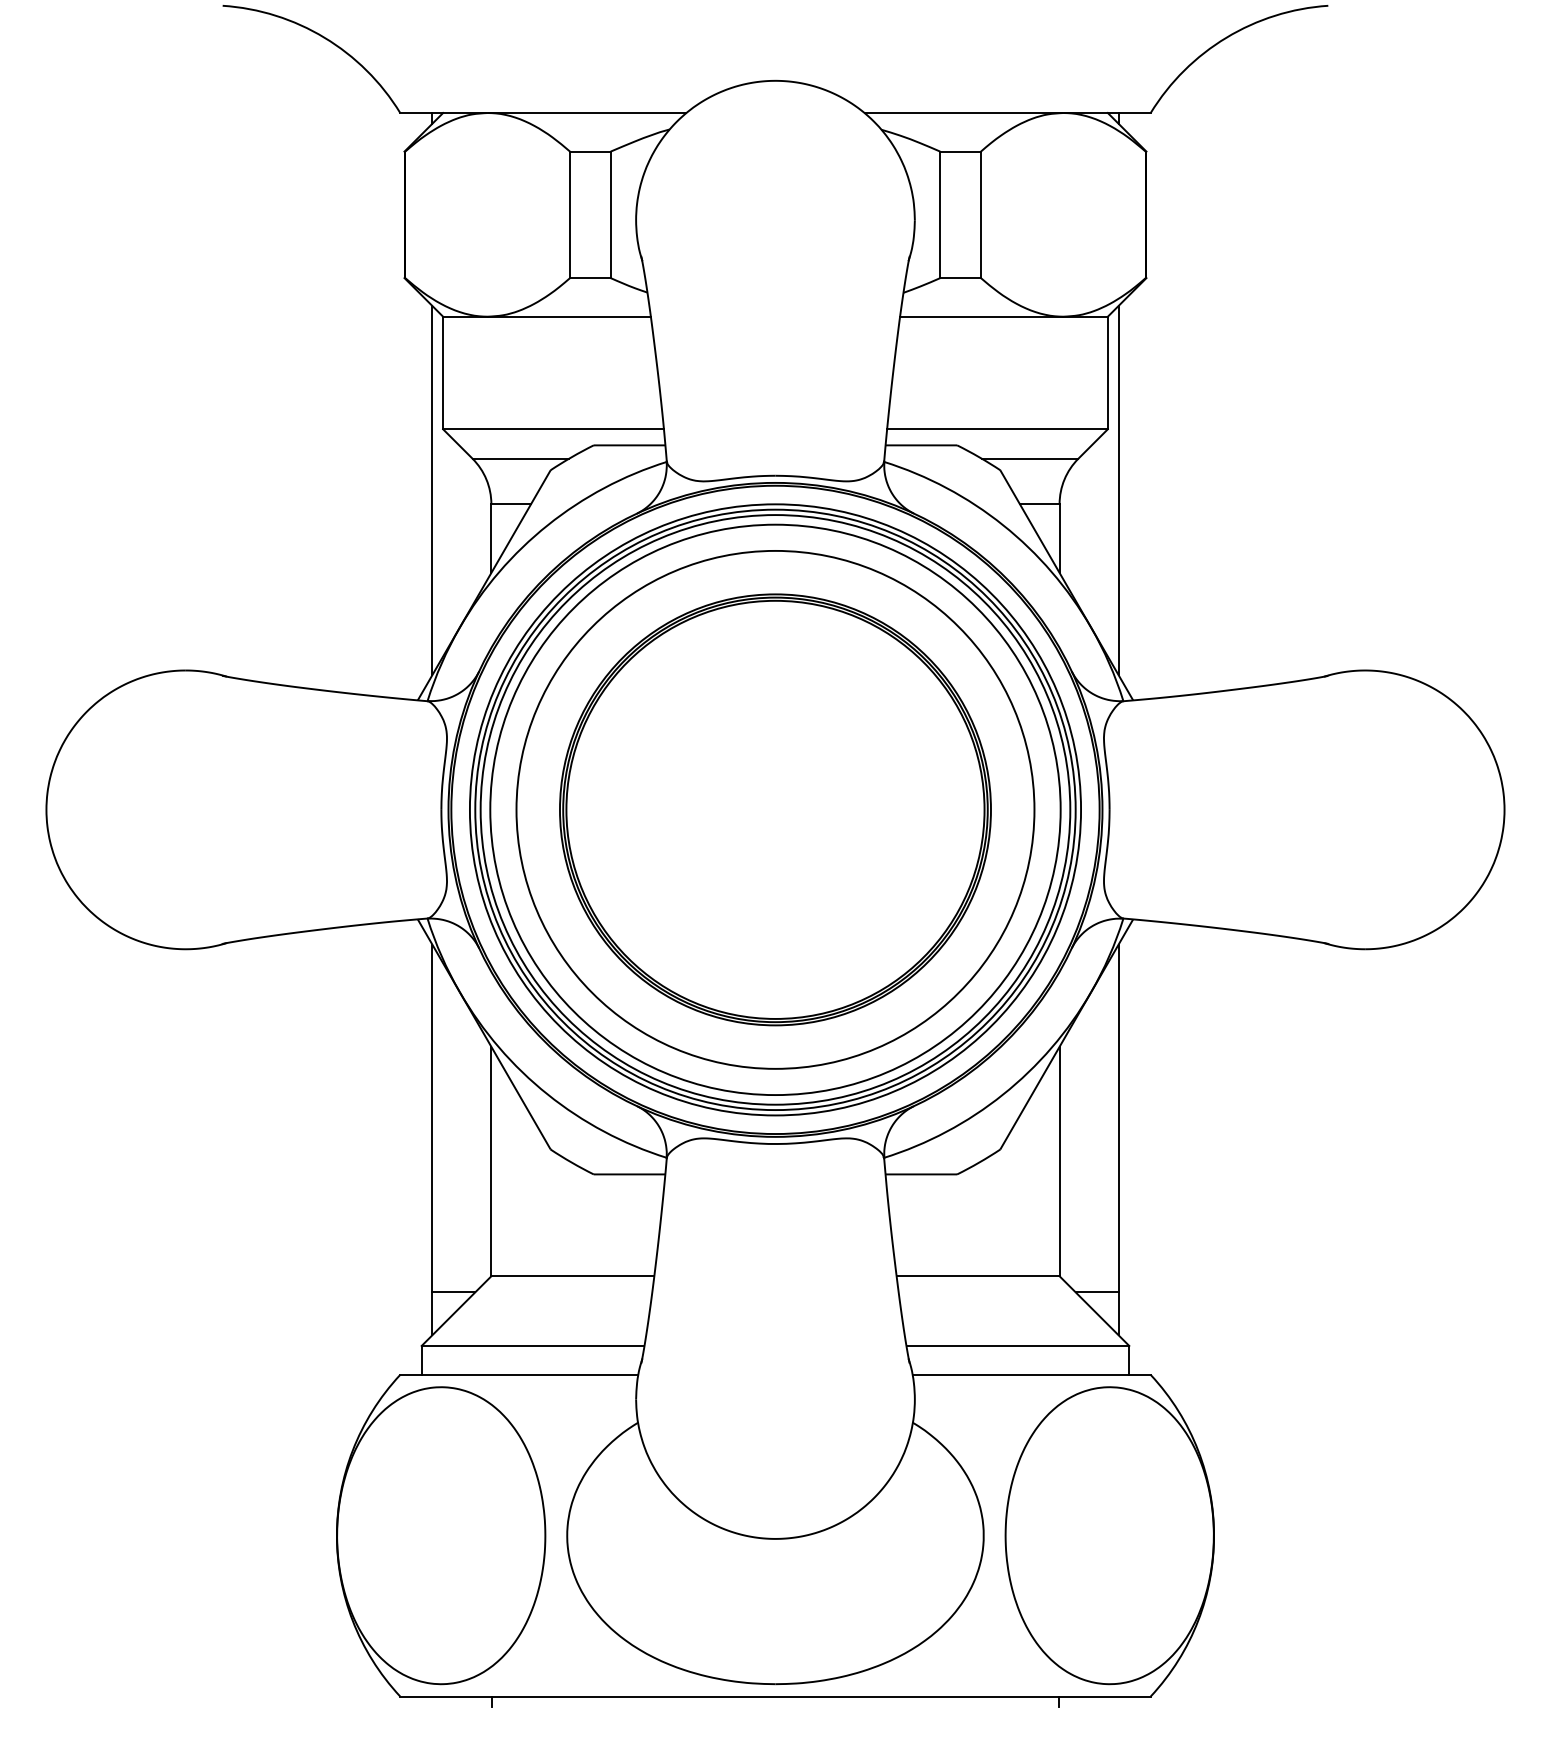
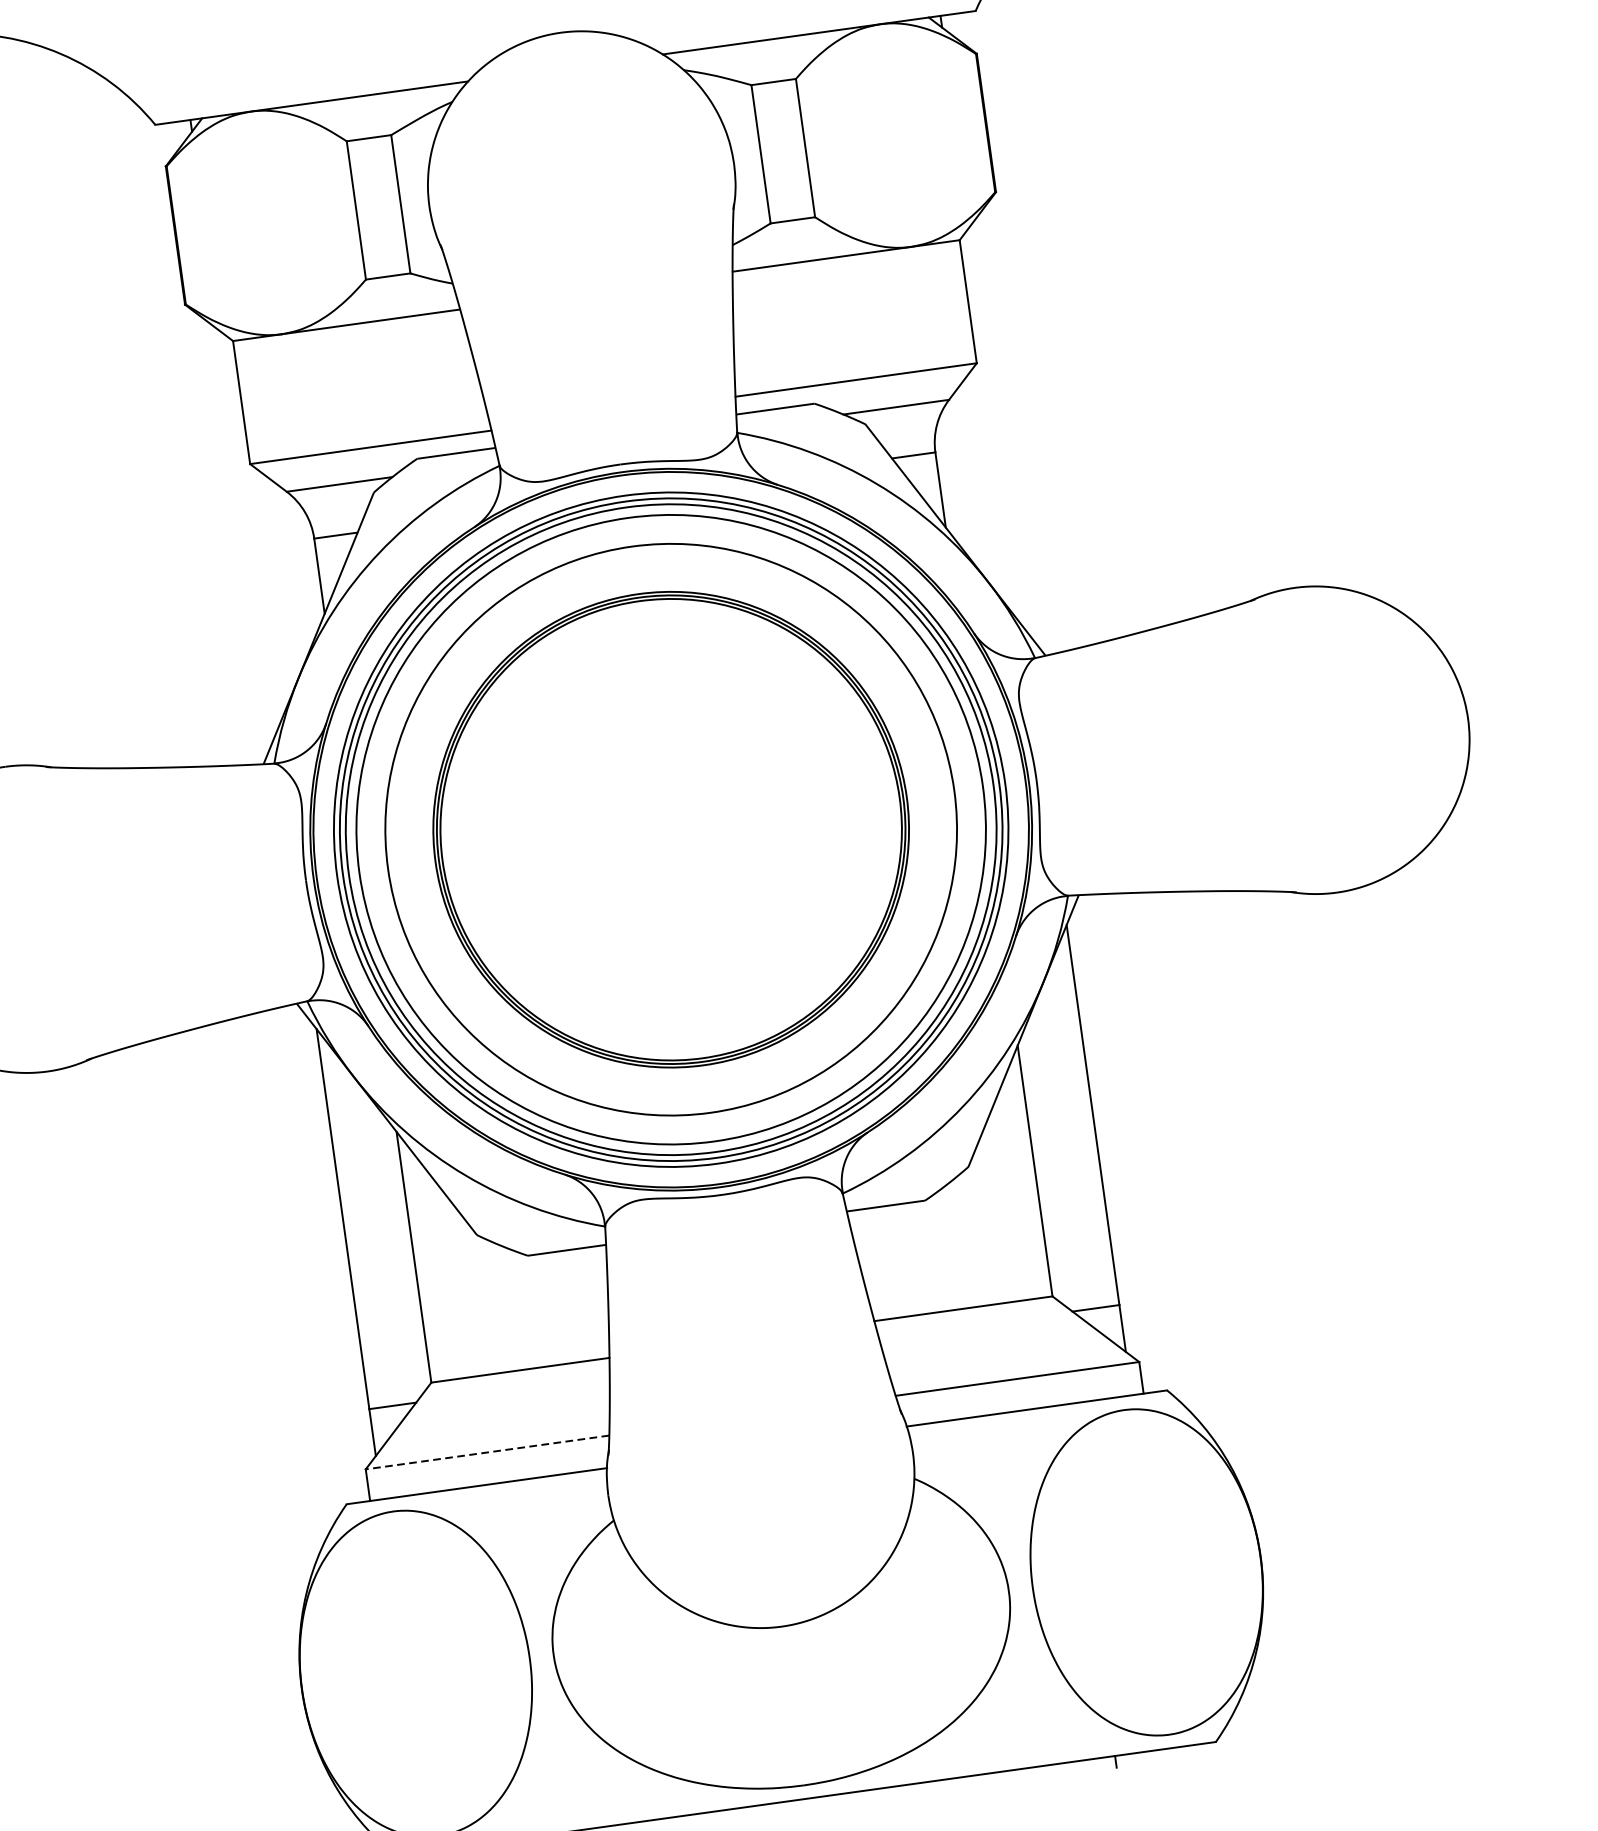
line: (432, 490) -> (247, 532), removed
line: (1118, 490) -> (997, 428), removed
line: (532, 1345) -> (486, 1452), solid -> dashed

